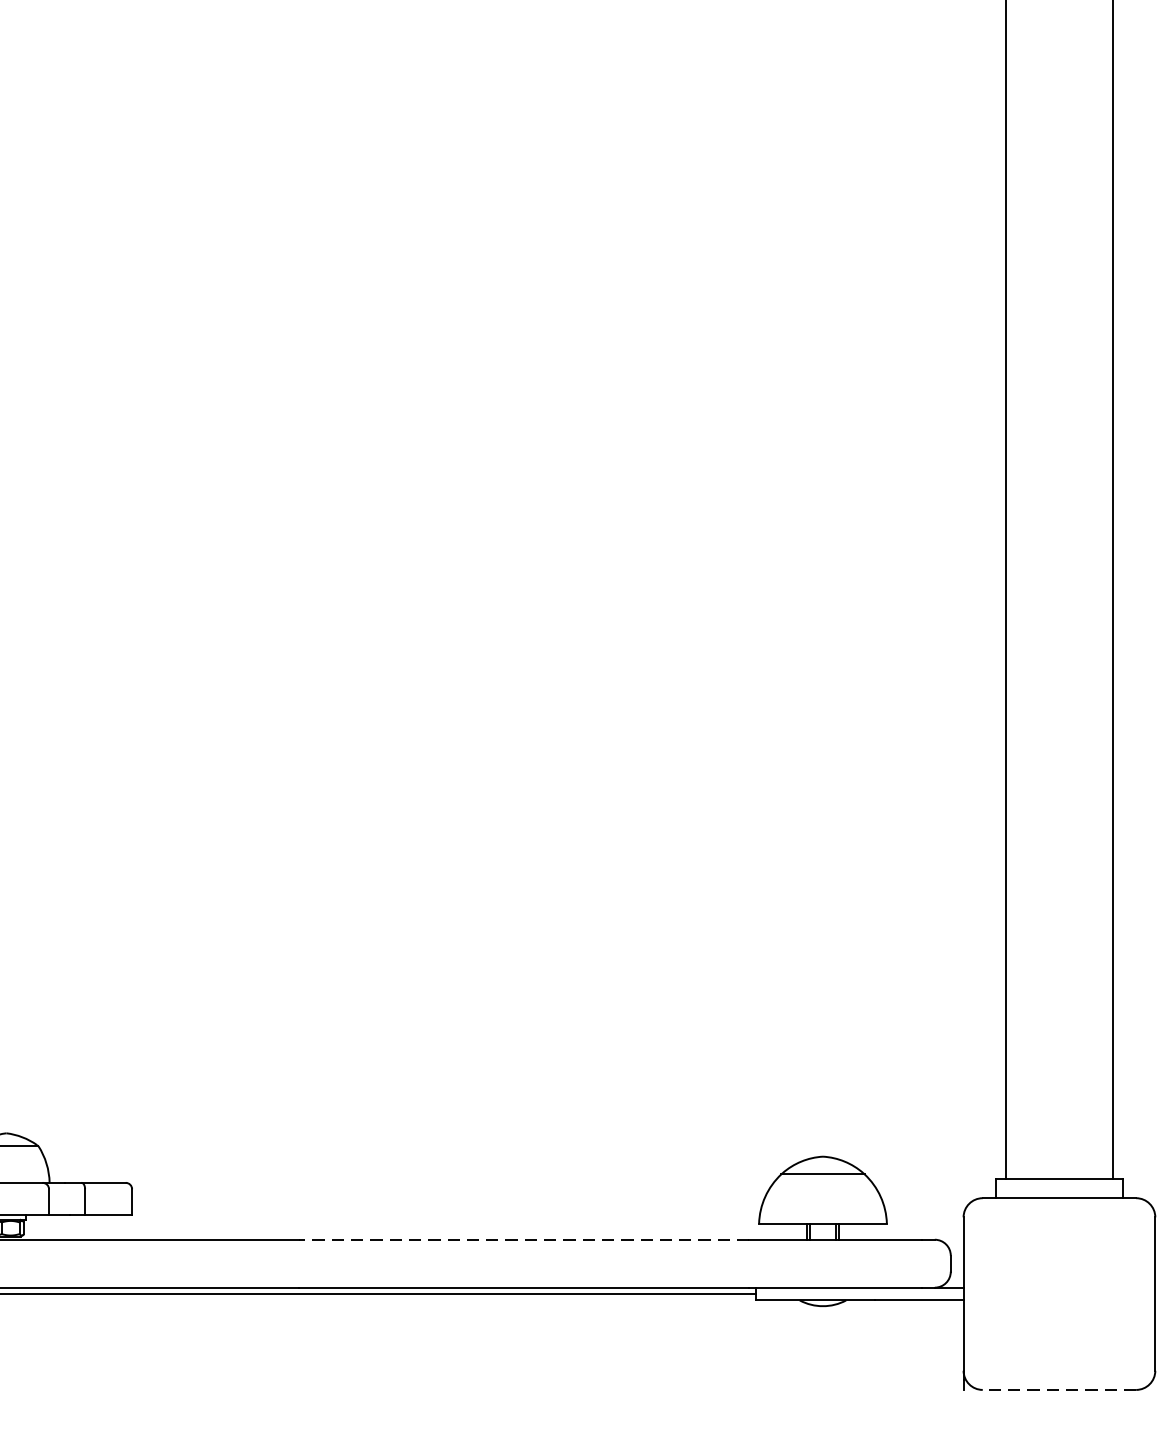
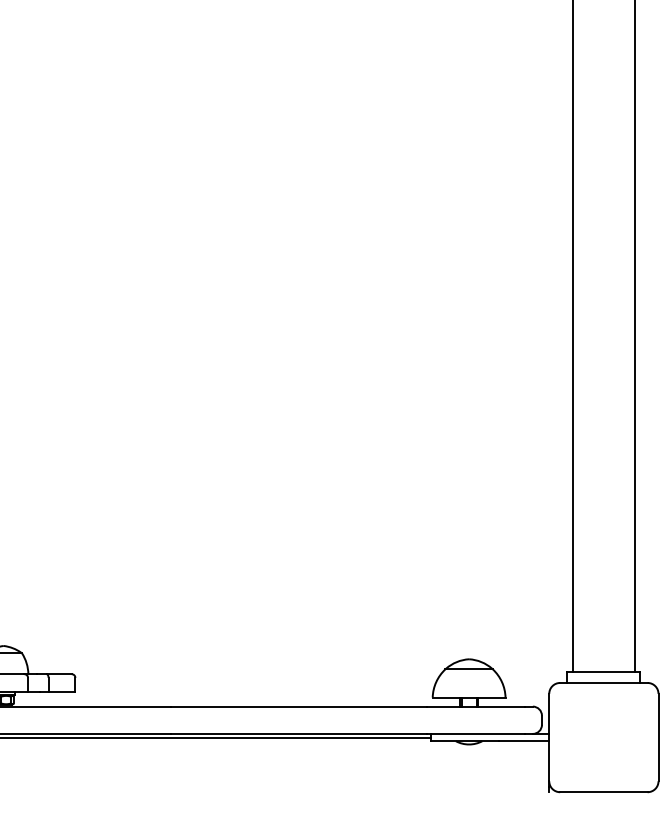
line: (523, 1239) -> (298, 706), dashed -> solid
line: (1058, 1390) -> (603, 792), dashed -> solid

